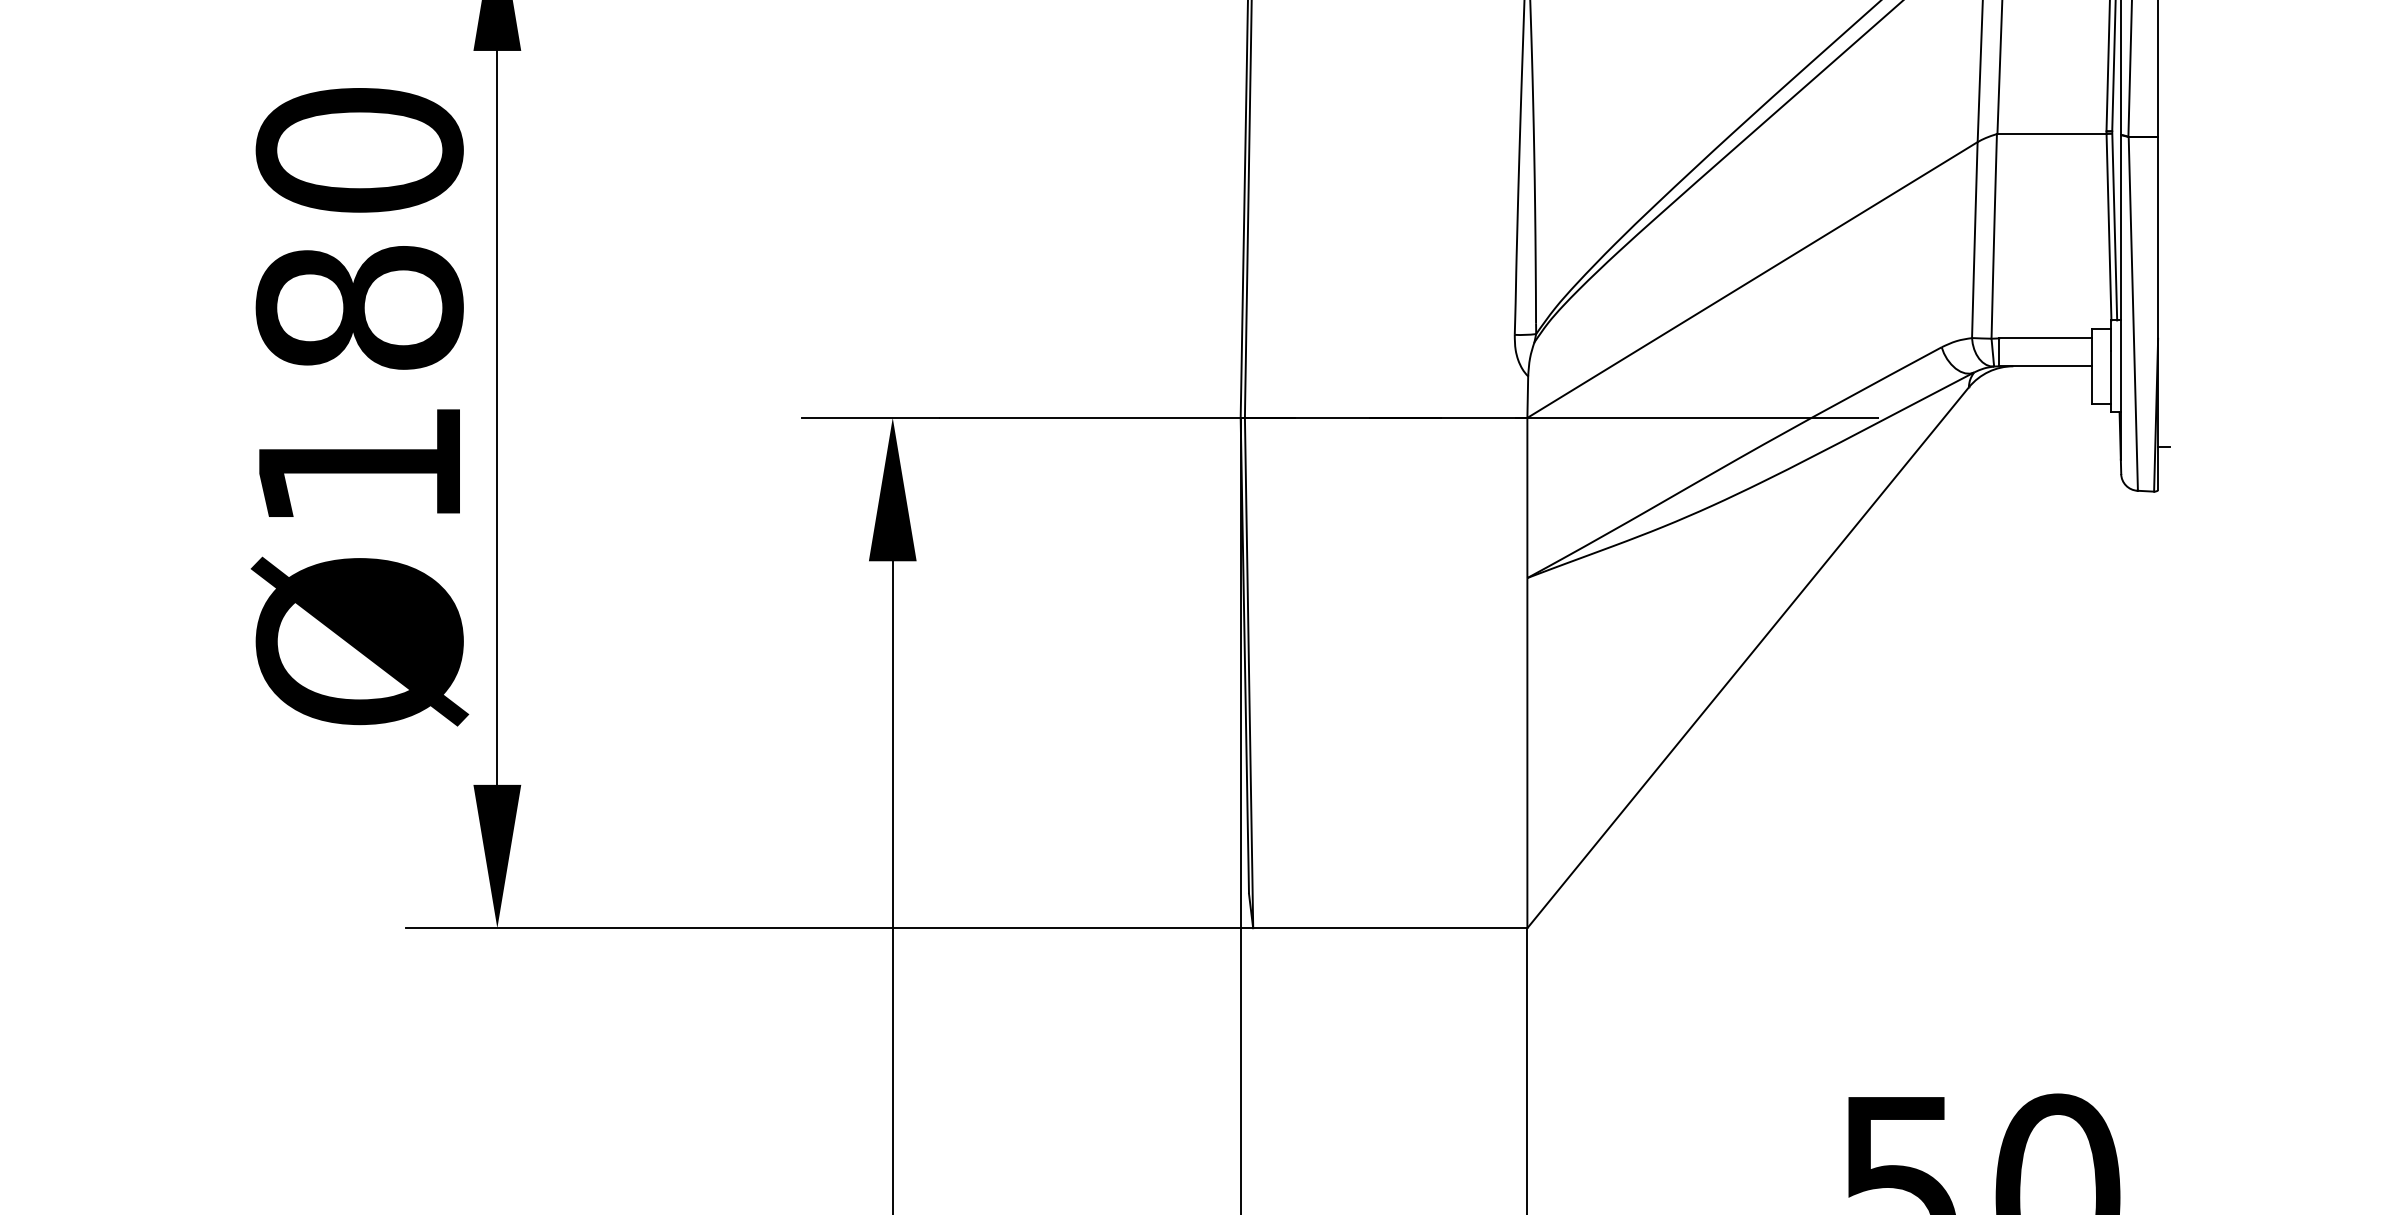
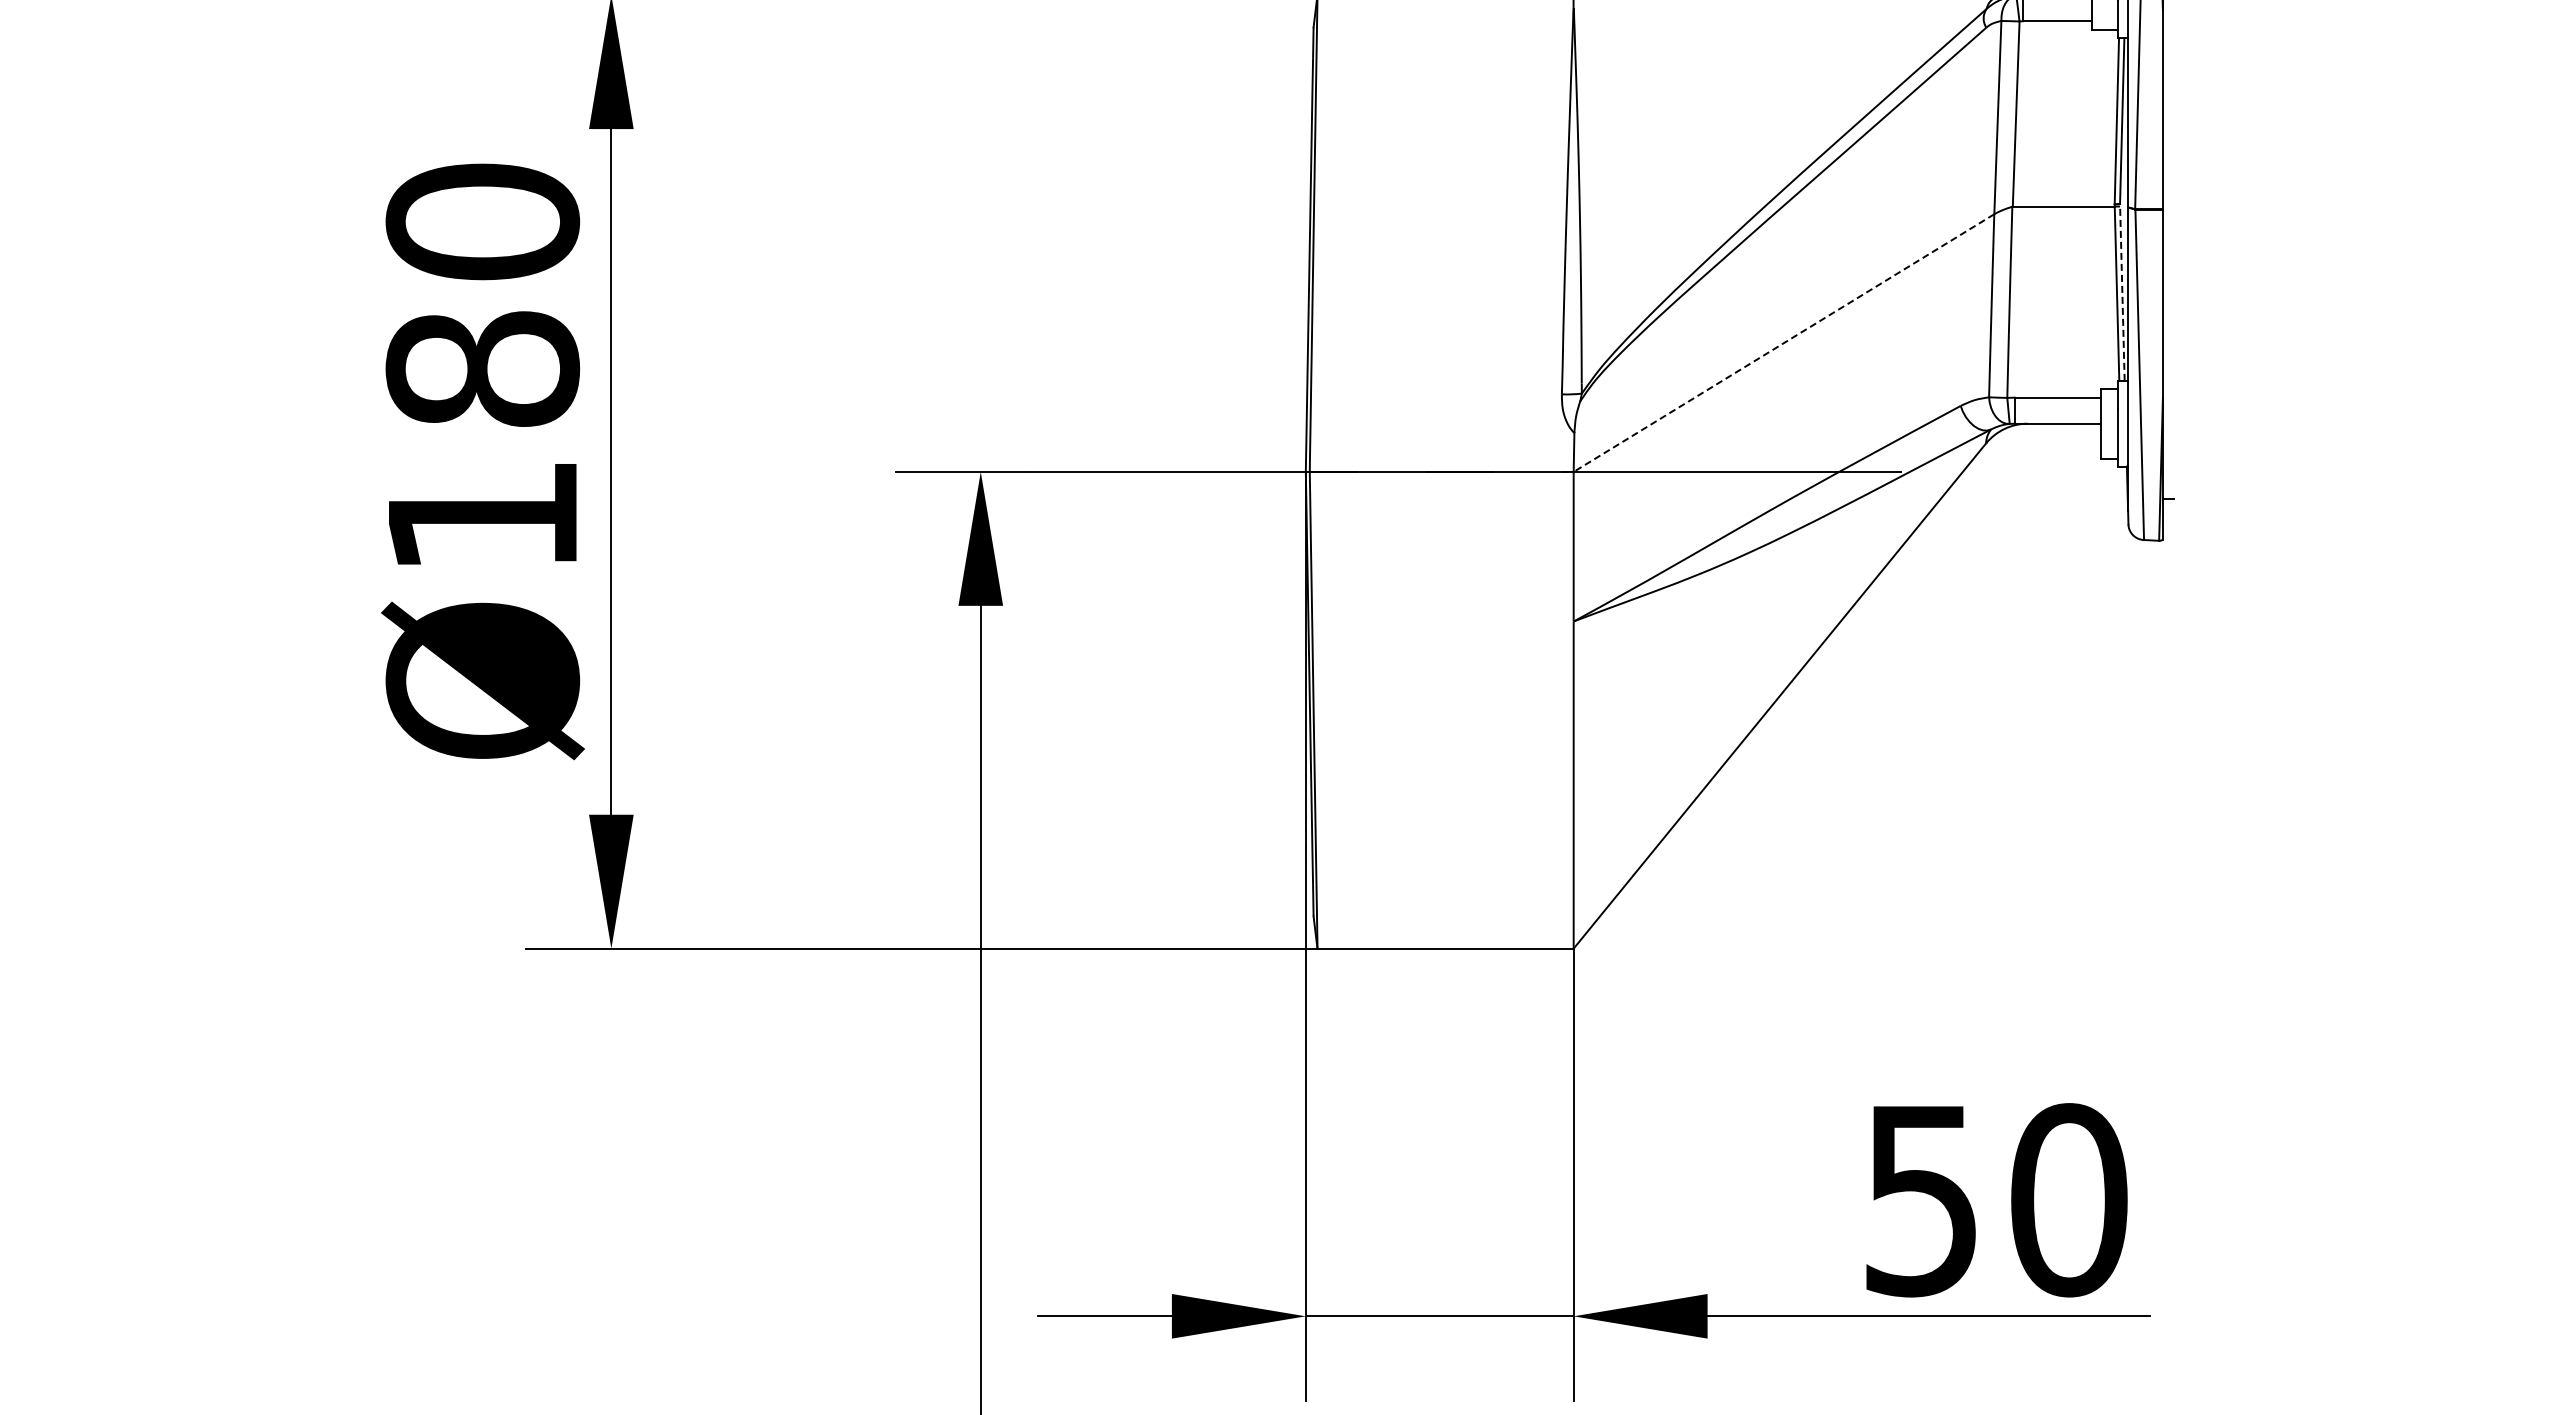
line: (2114, 225) -> (2122, 292), solid -> dashed
line: (1751, 280) -> (1783, 343), solid -> dashed

